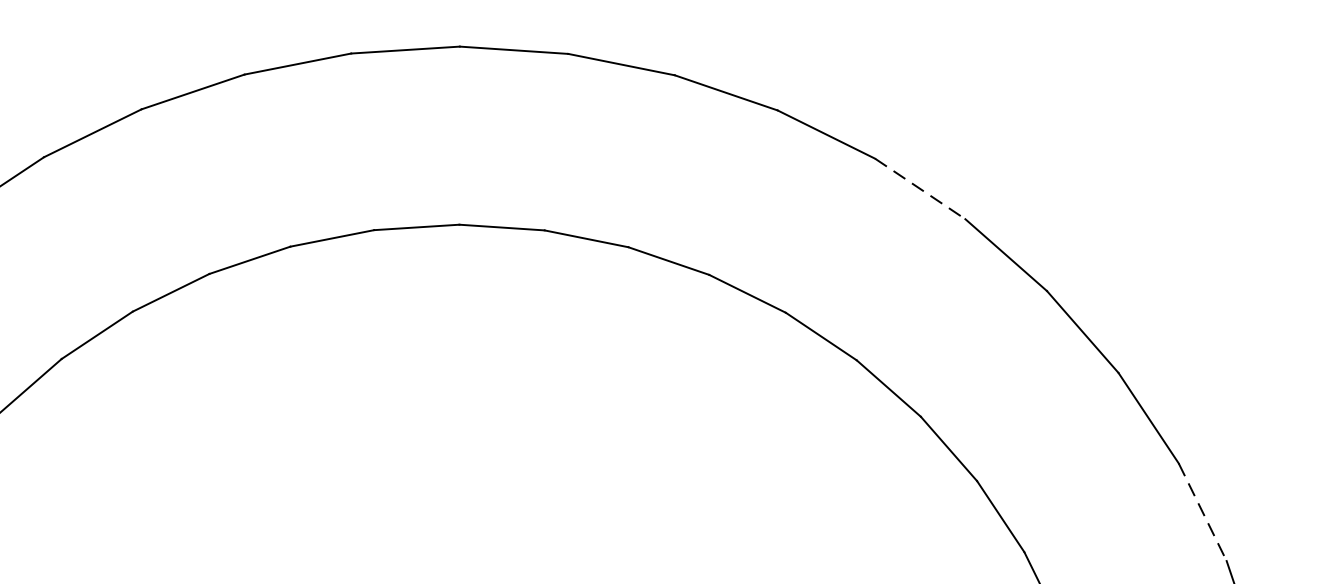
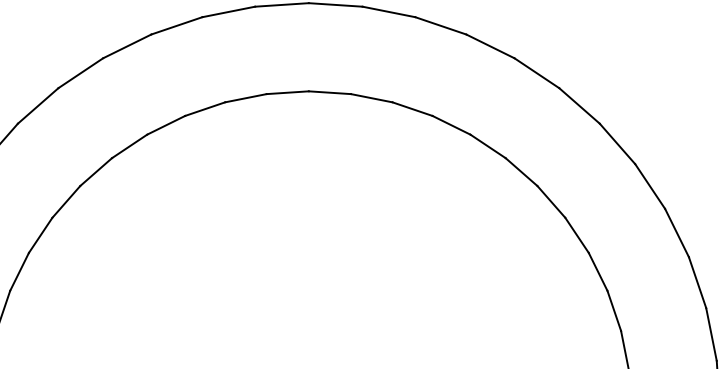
line: (920, 188) -> (579, 105), dashed -> solid
line: (1202, 511) -> (697, 282), dashed -> solid

